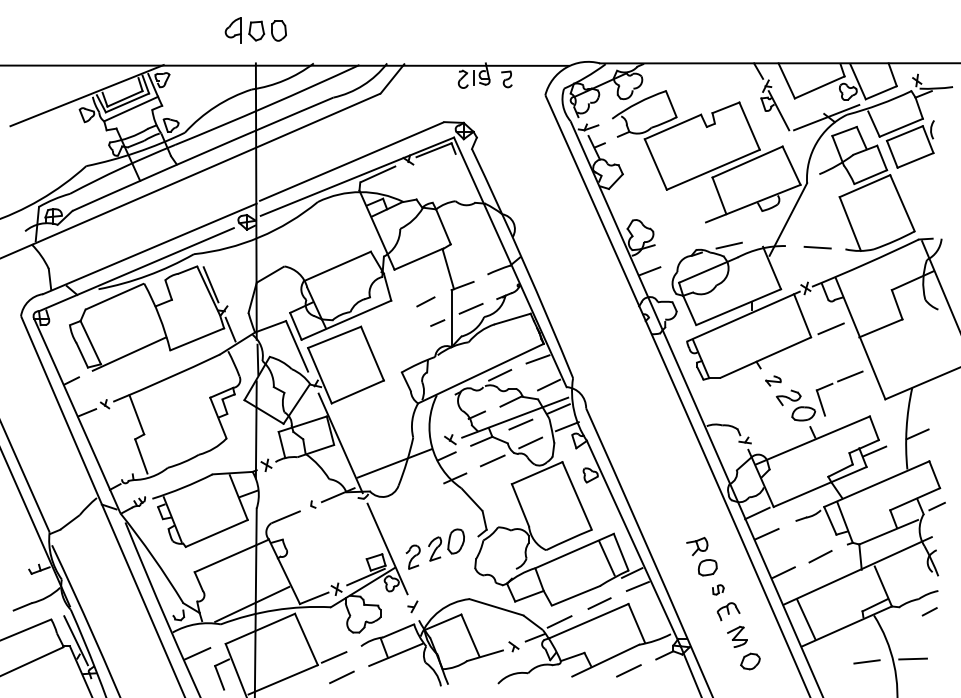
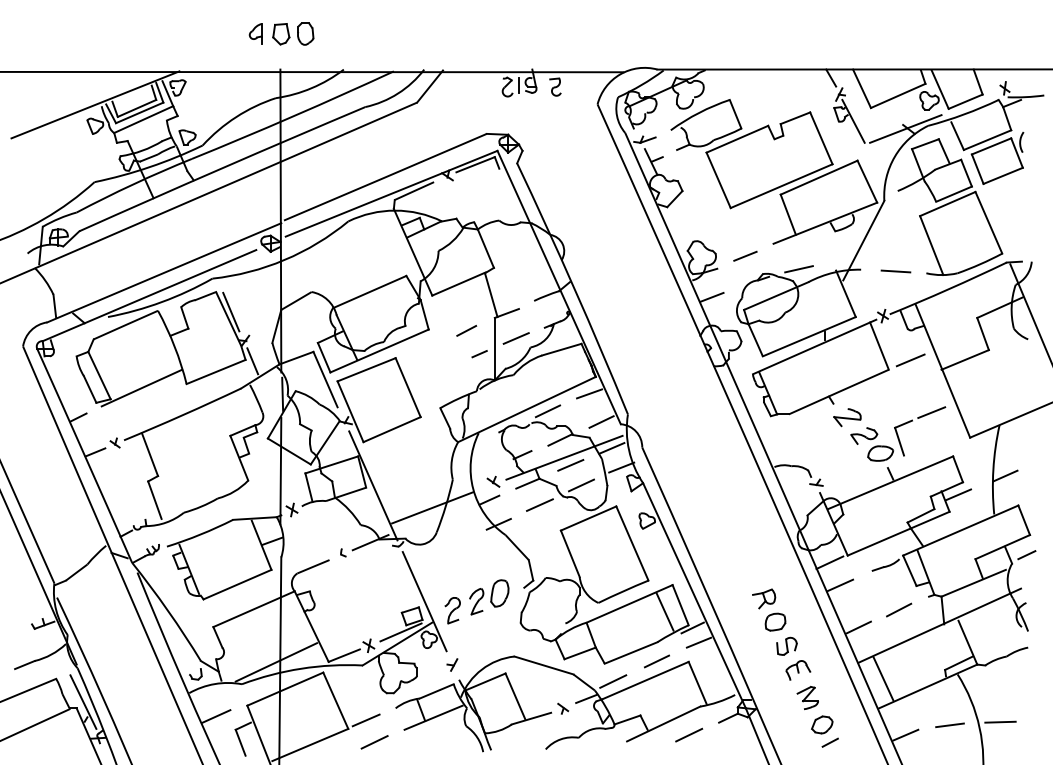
part: (233, 30) -> (255, 33), size x0.71
line: (680, 233) -> (745, 255), added
part: (773, 380) -> (847, 417), size x1.67
part: (718, 589) -> (787, 646), size x1.67
line: (929, 611) -> (830, 742), moved
line: (826, 670) -> (905, 734), added

